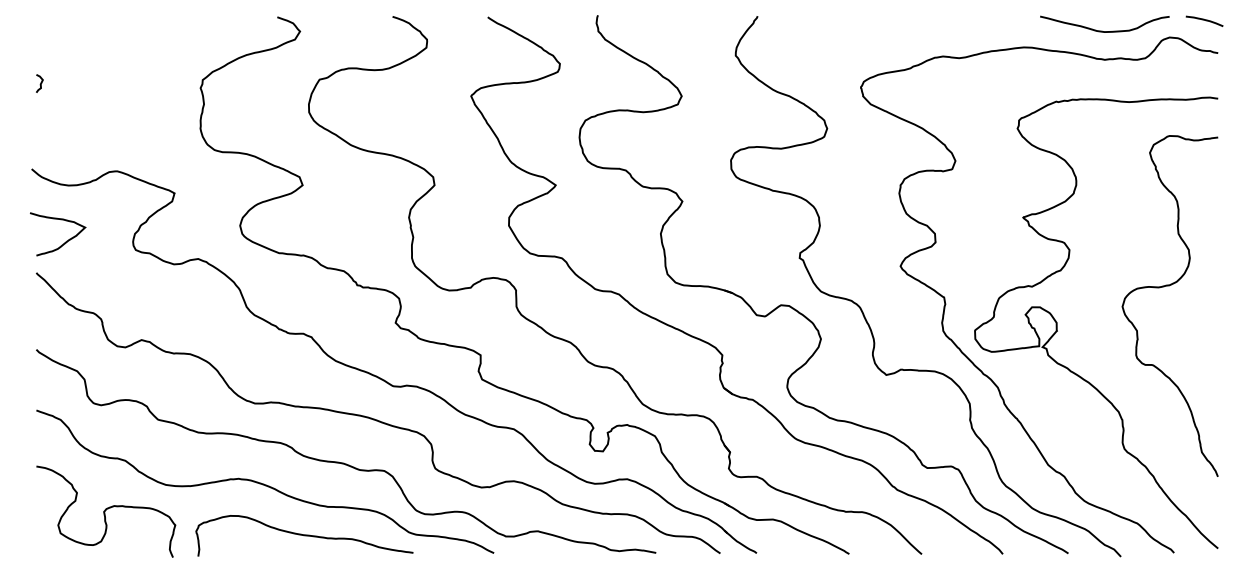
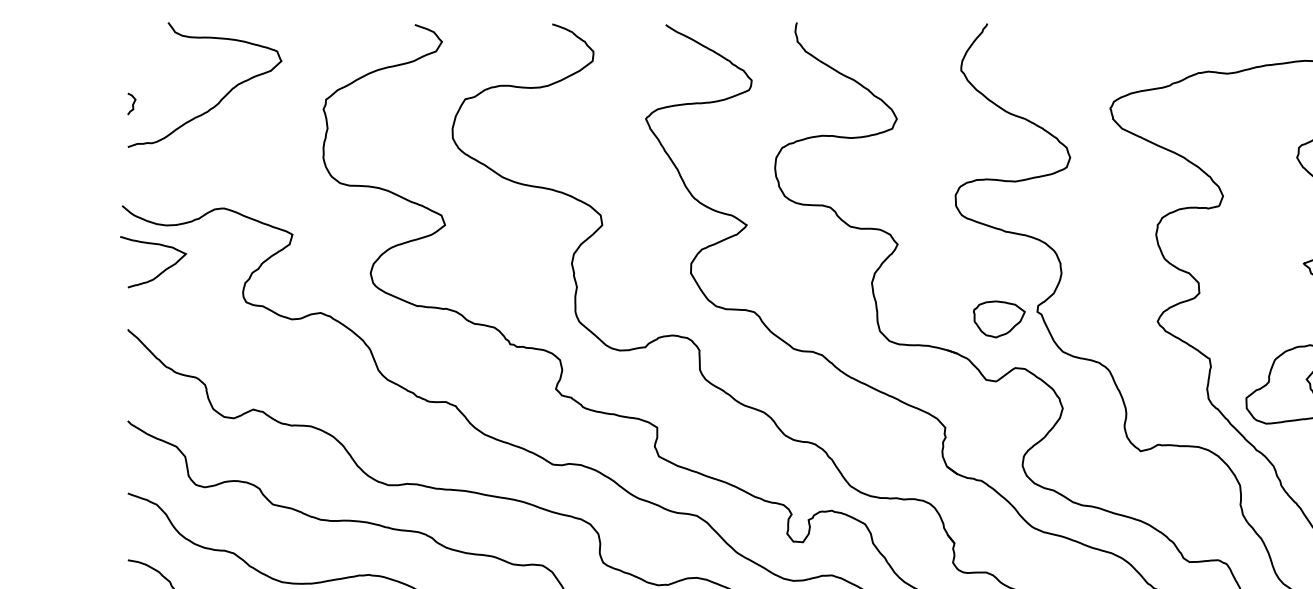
curve: (114, 79) -> (220, 99), added
curve: (65, 241) -> (162, 270), moved
part: (767, 264) -> (999, 319), added

